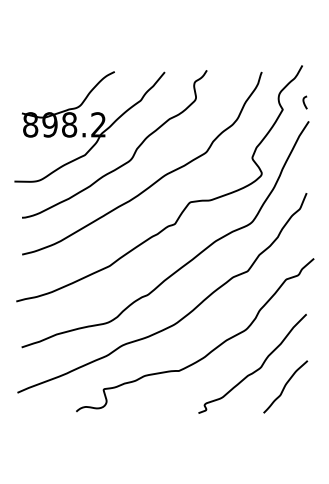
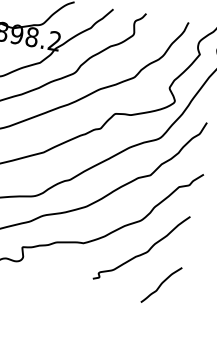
curve: (285, 386) -> (161, 284), moved

